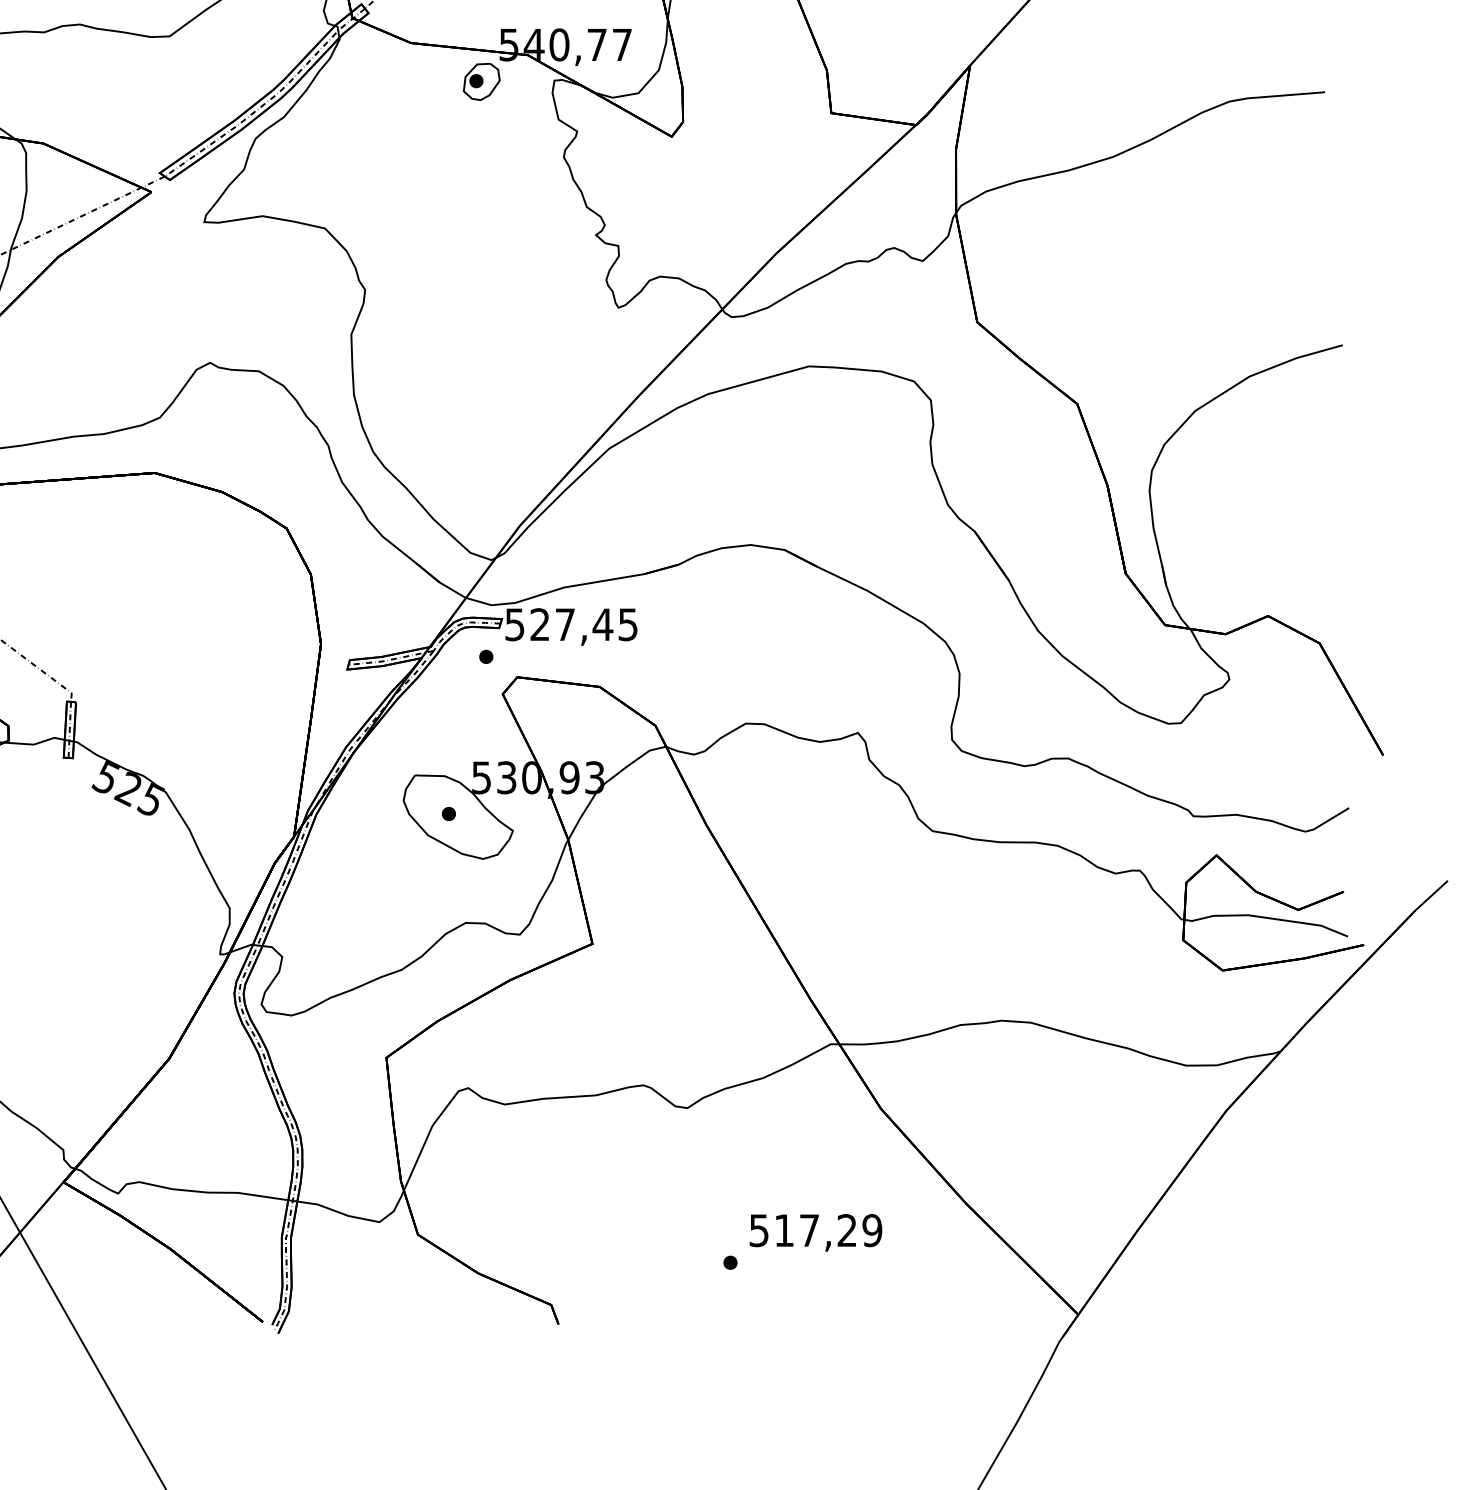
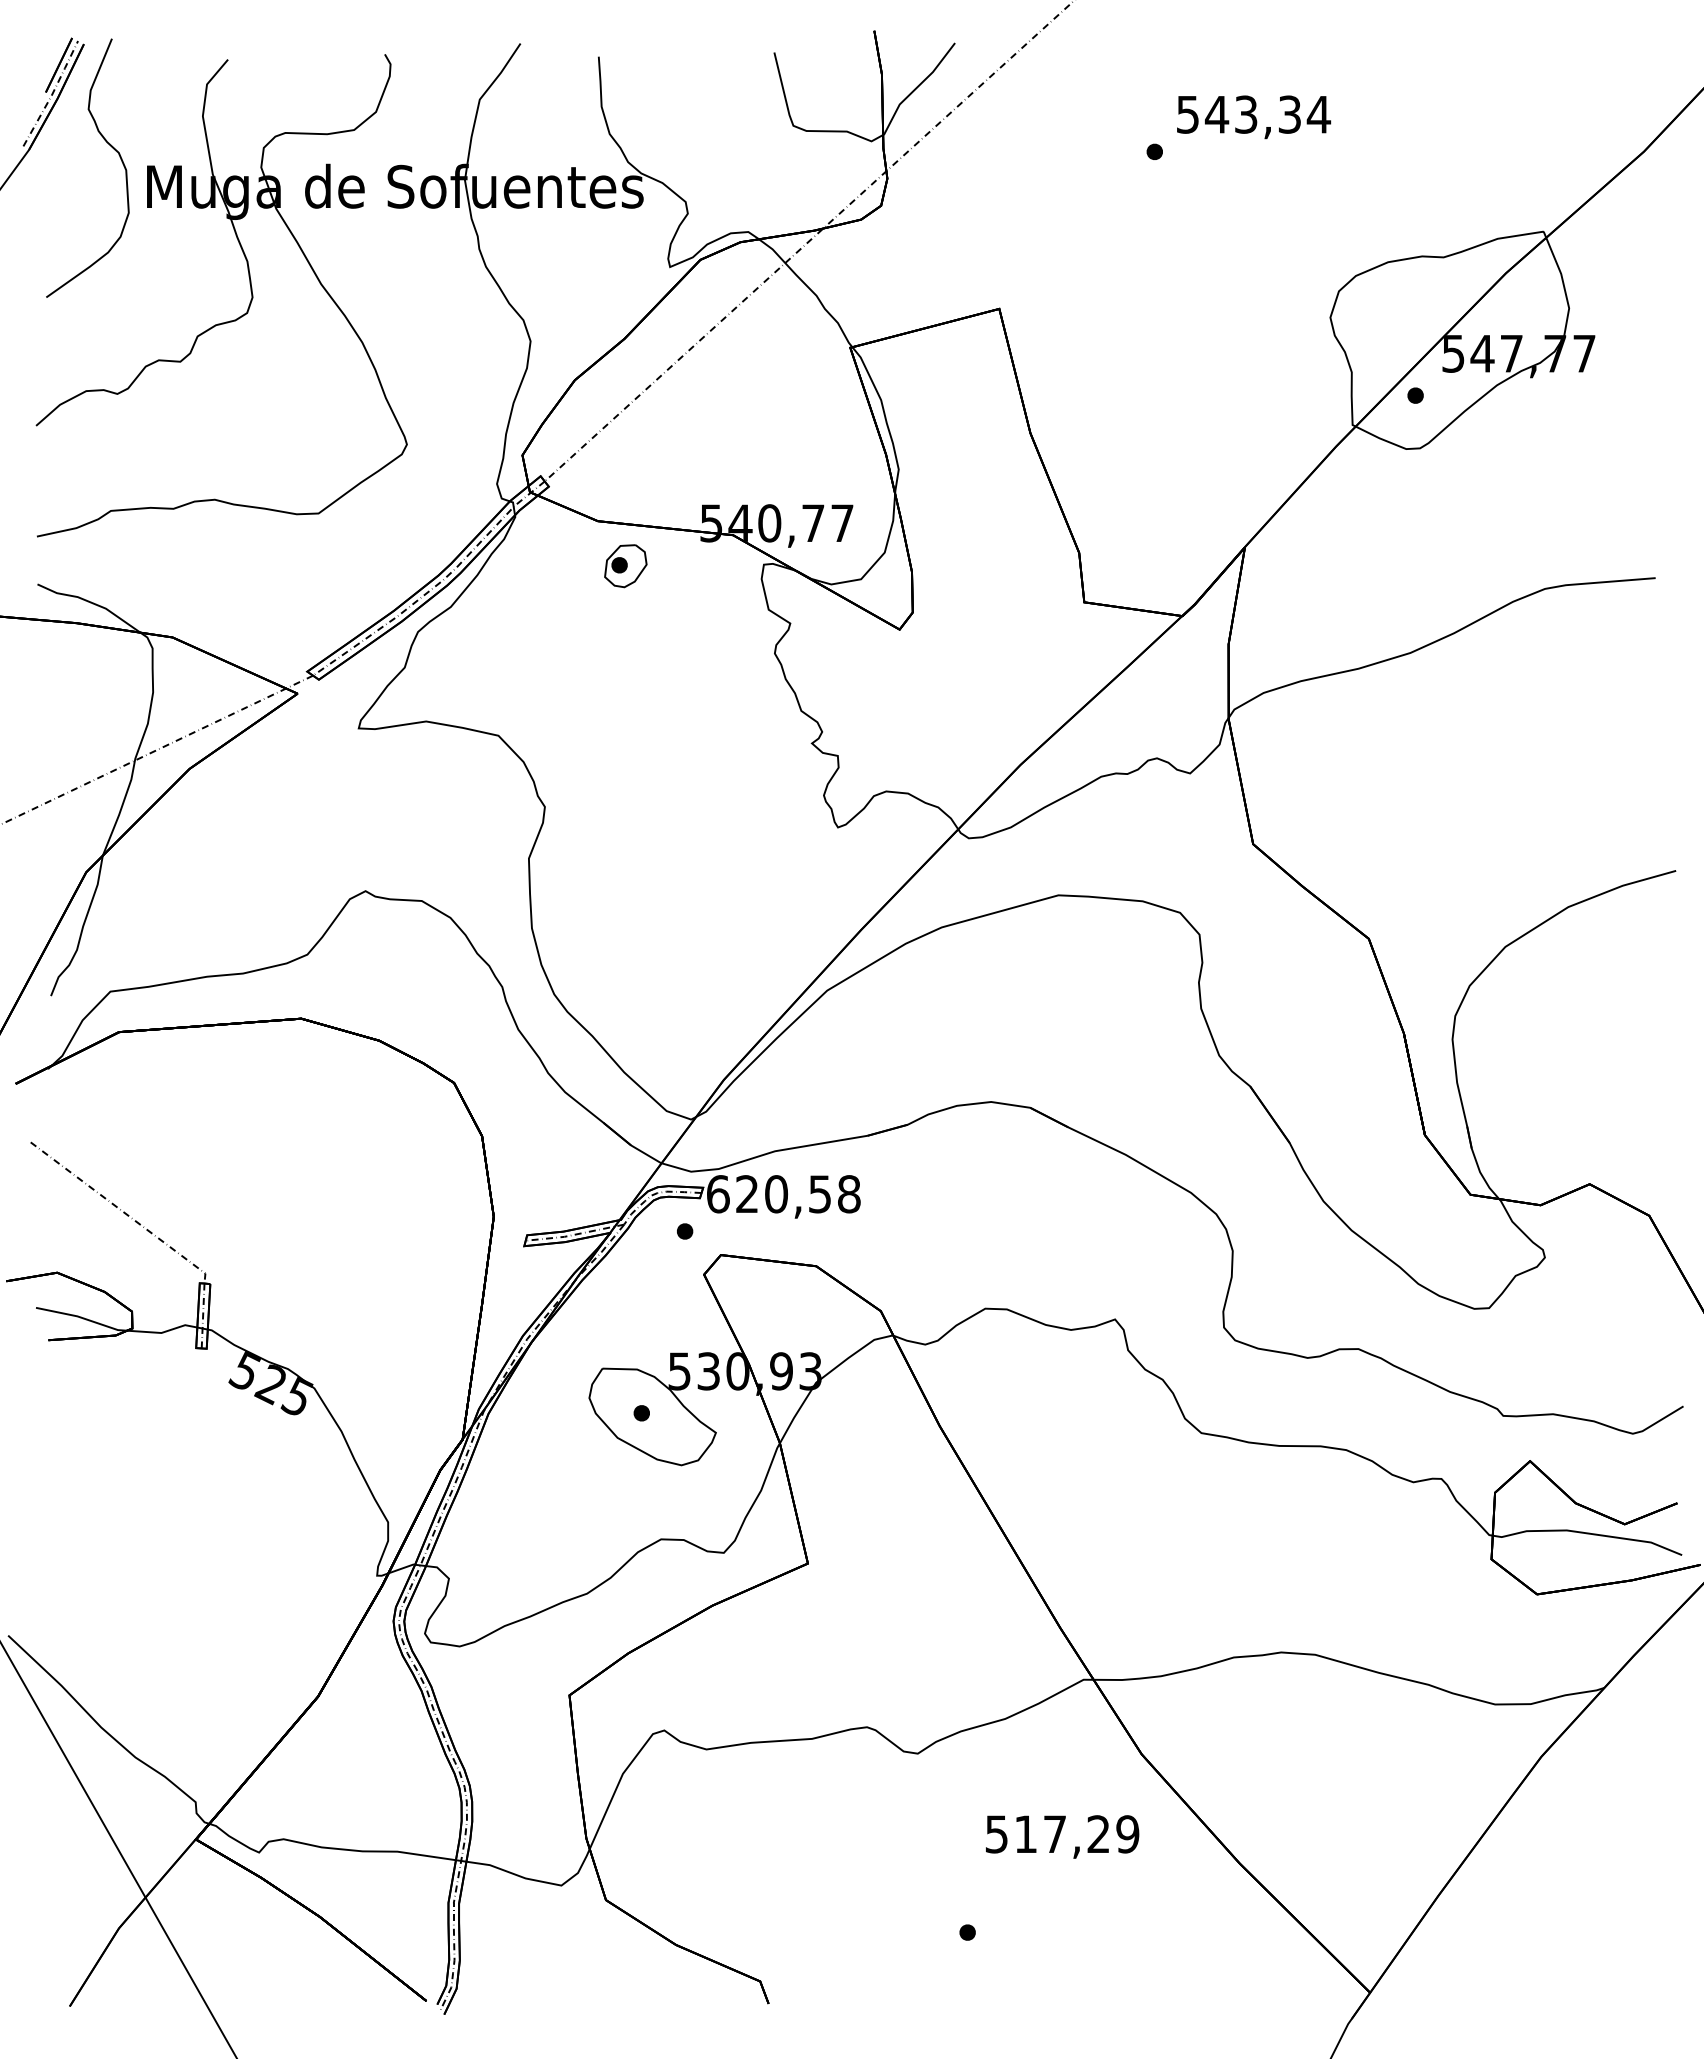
part: (481, 82) -> (625, 566), moved
text: (571, 624) -> (783, 1194), 527,45 -> 620,58
text: (815, 1232) -> (1062, 1836), moved

